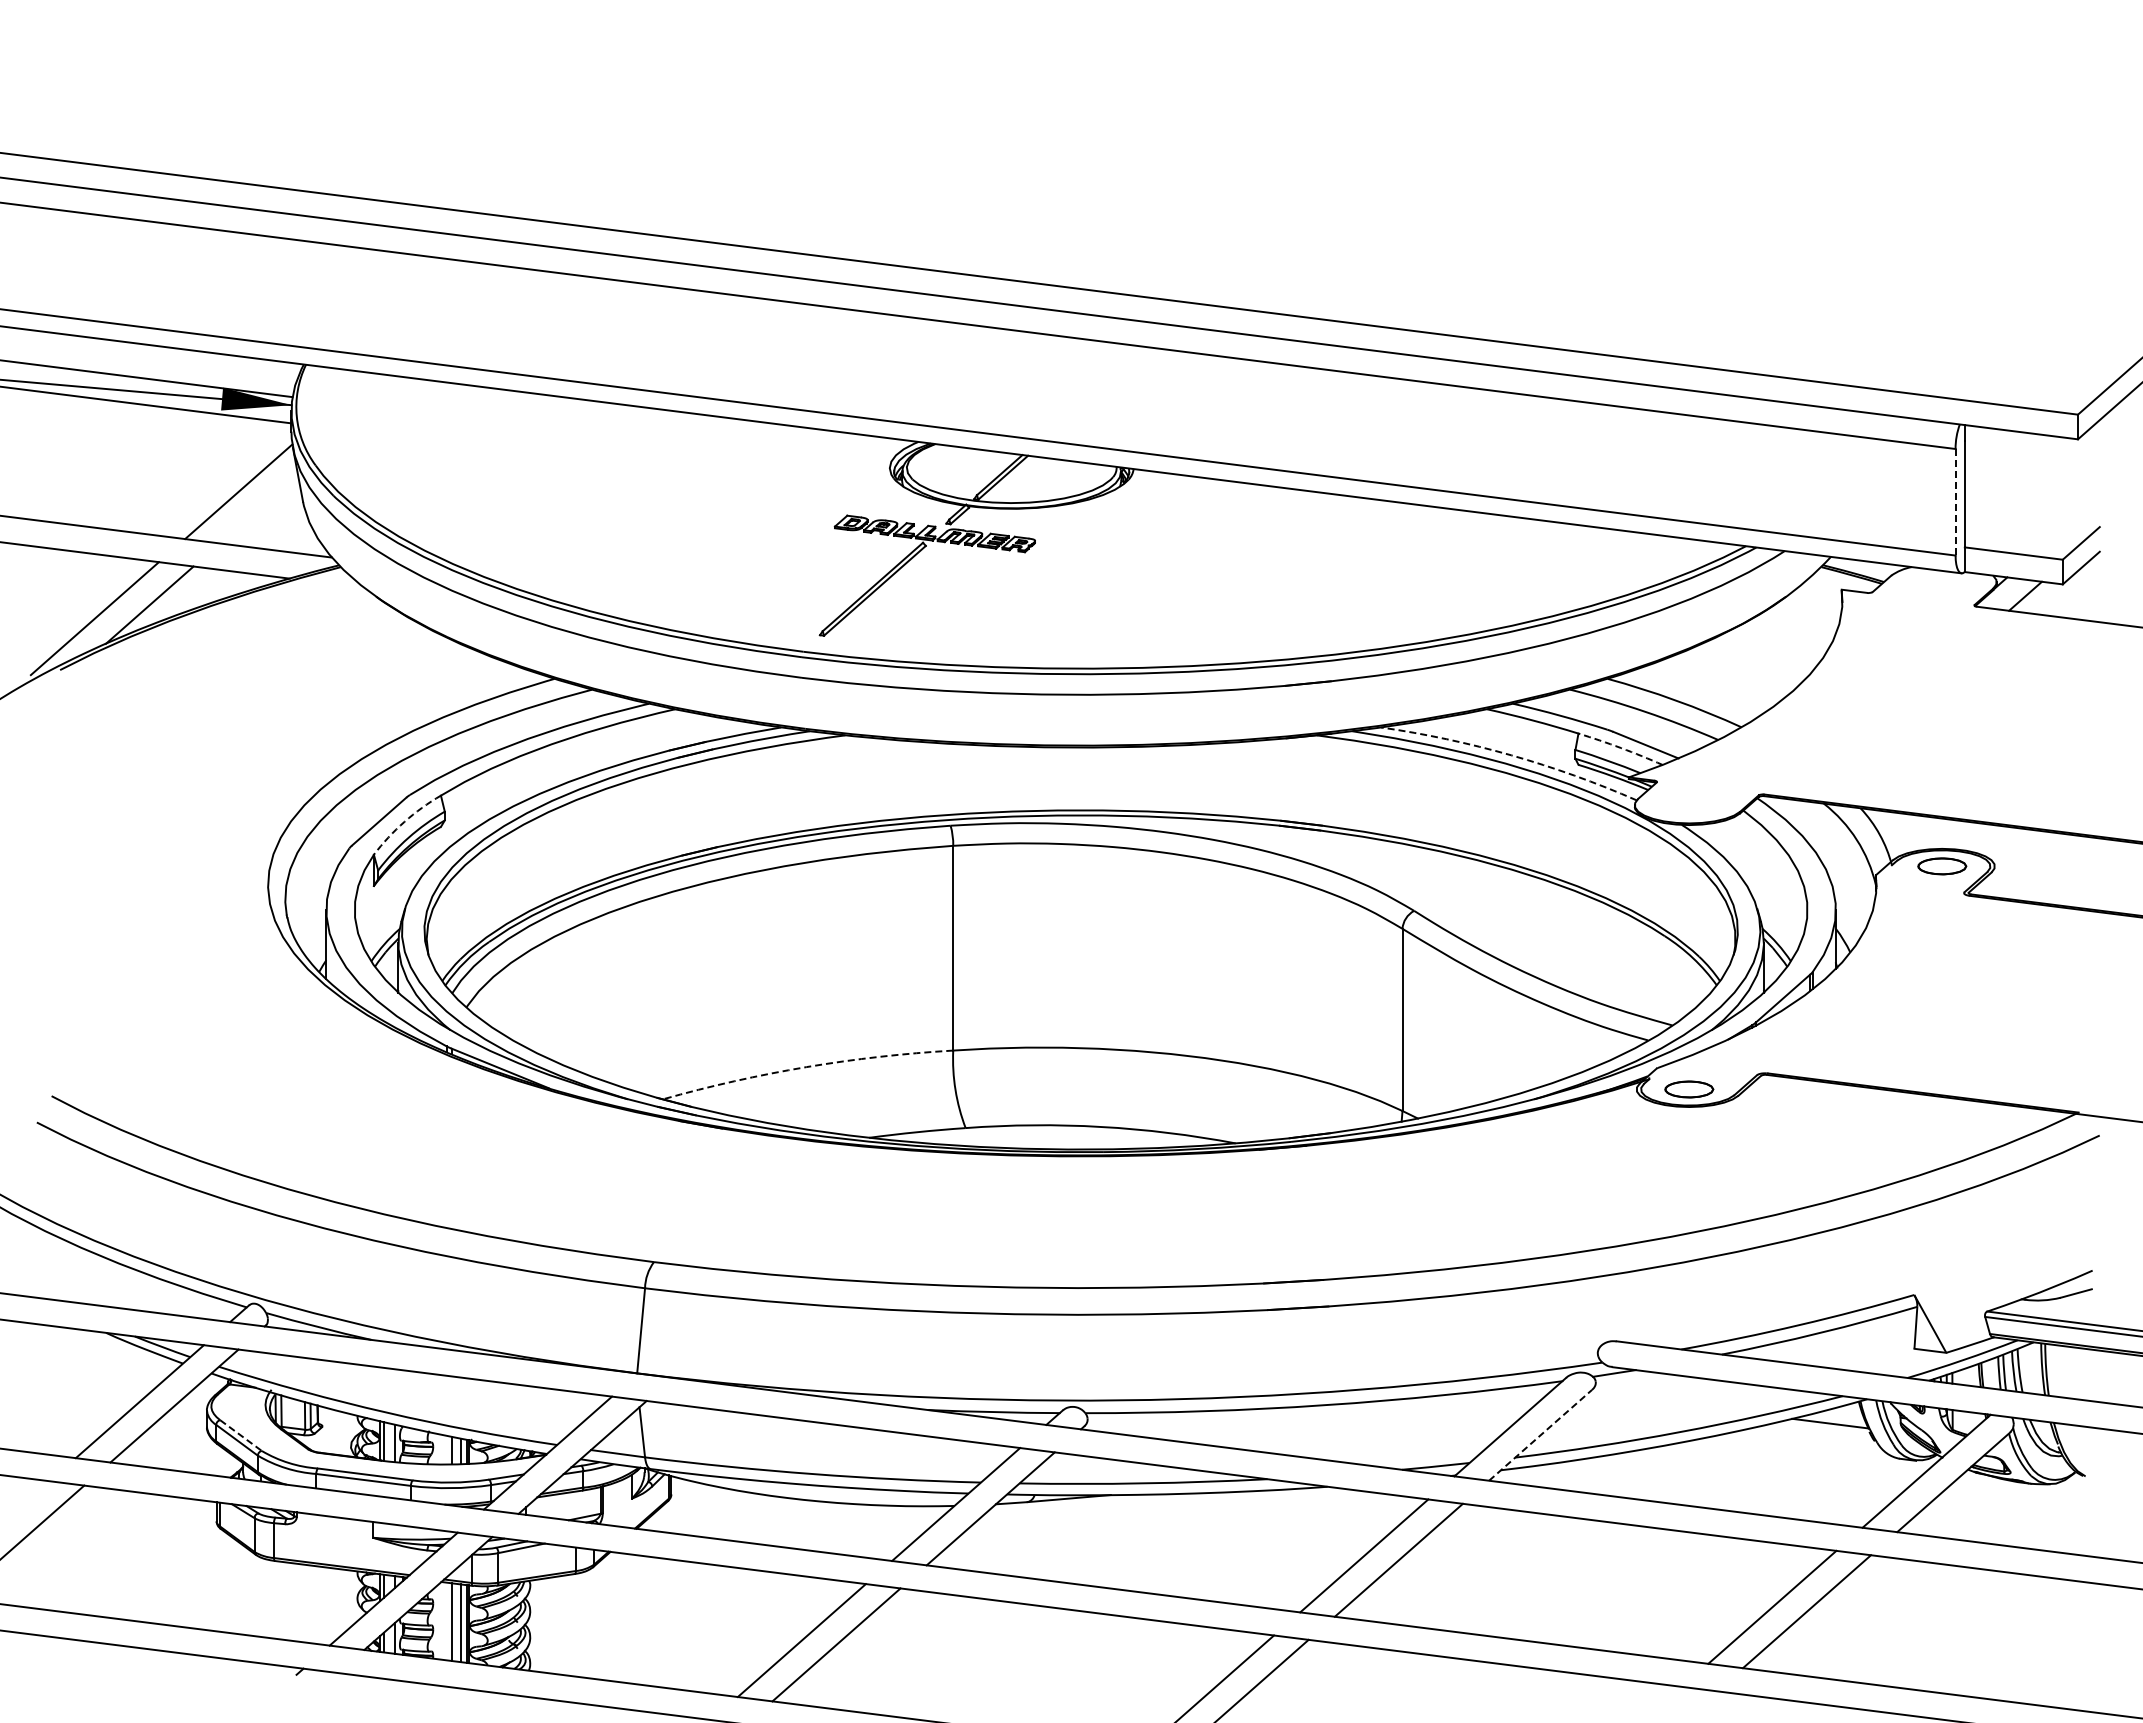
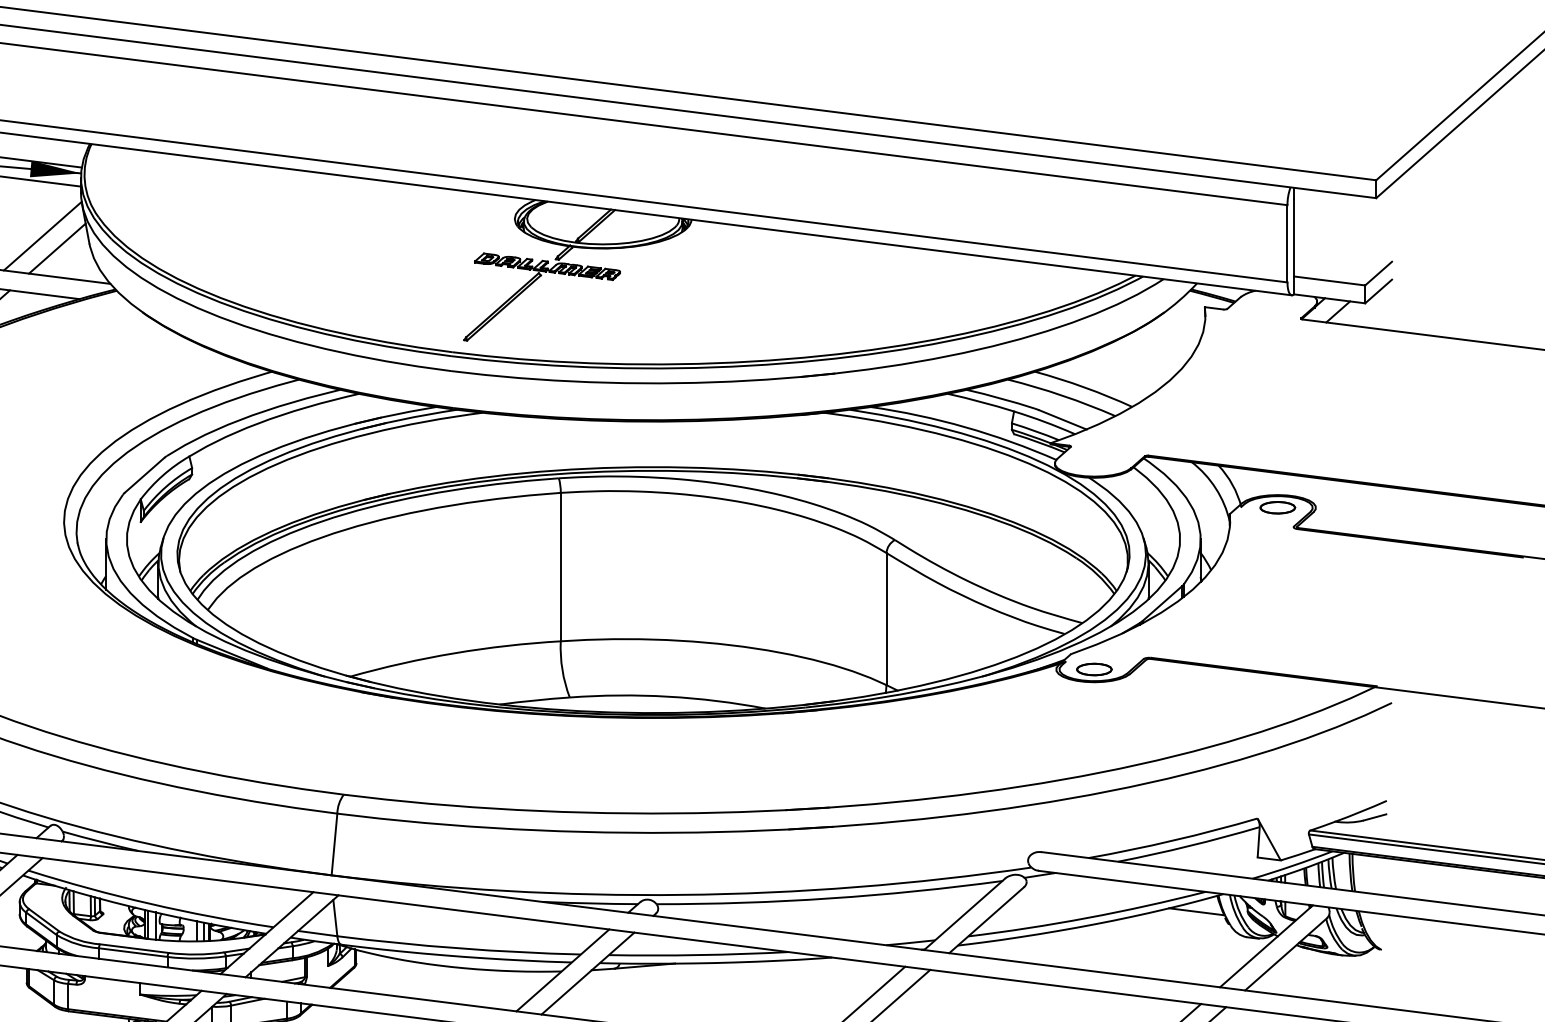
line: (1955, 502) -> (1287, 243), dashed -> solid
line: (258, 508) -> (57, 248), added
arc: (1621, 748) -> (1045, 422), dashed -> solid
arc: (1511, 755) -> (965, 427), dashed -> solid
arc: (404, 821) -> (162, 475), dashed -> solid
arc: (806, 1067) -> (454, 653), dashed -> solid
line: (241, 1435) -> (44, 920), dashed -> solid
line: (1540, 1435) -> (986, 920), dashed -> solid

